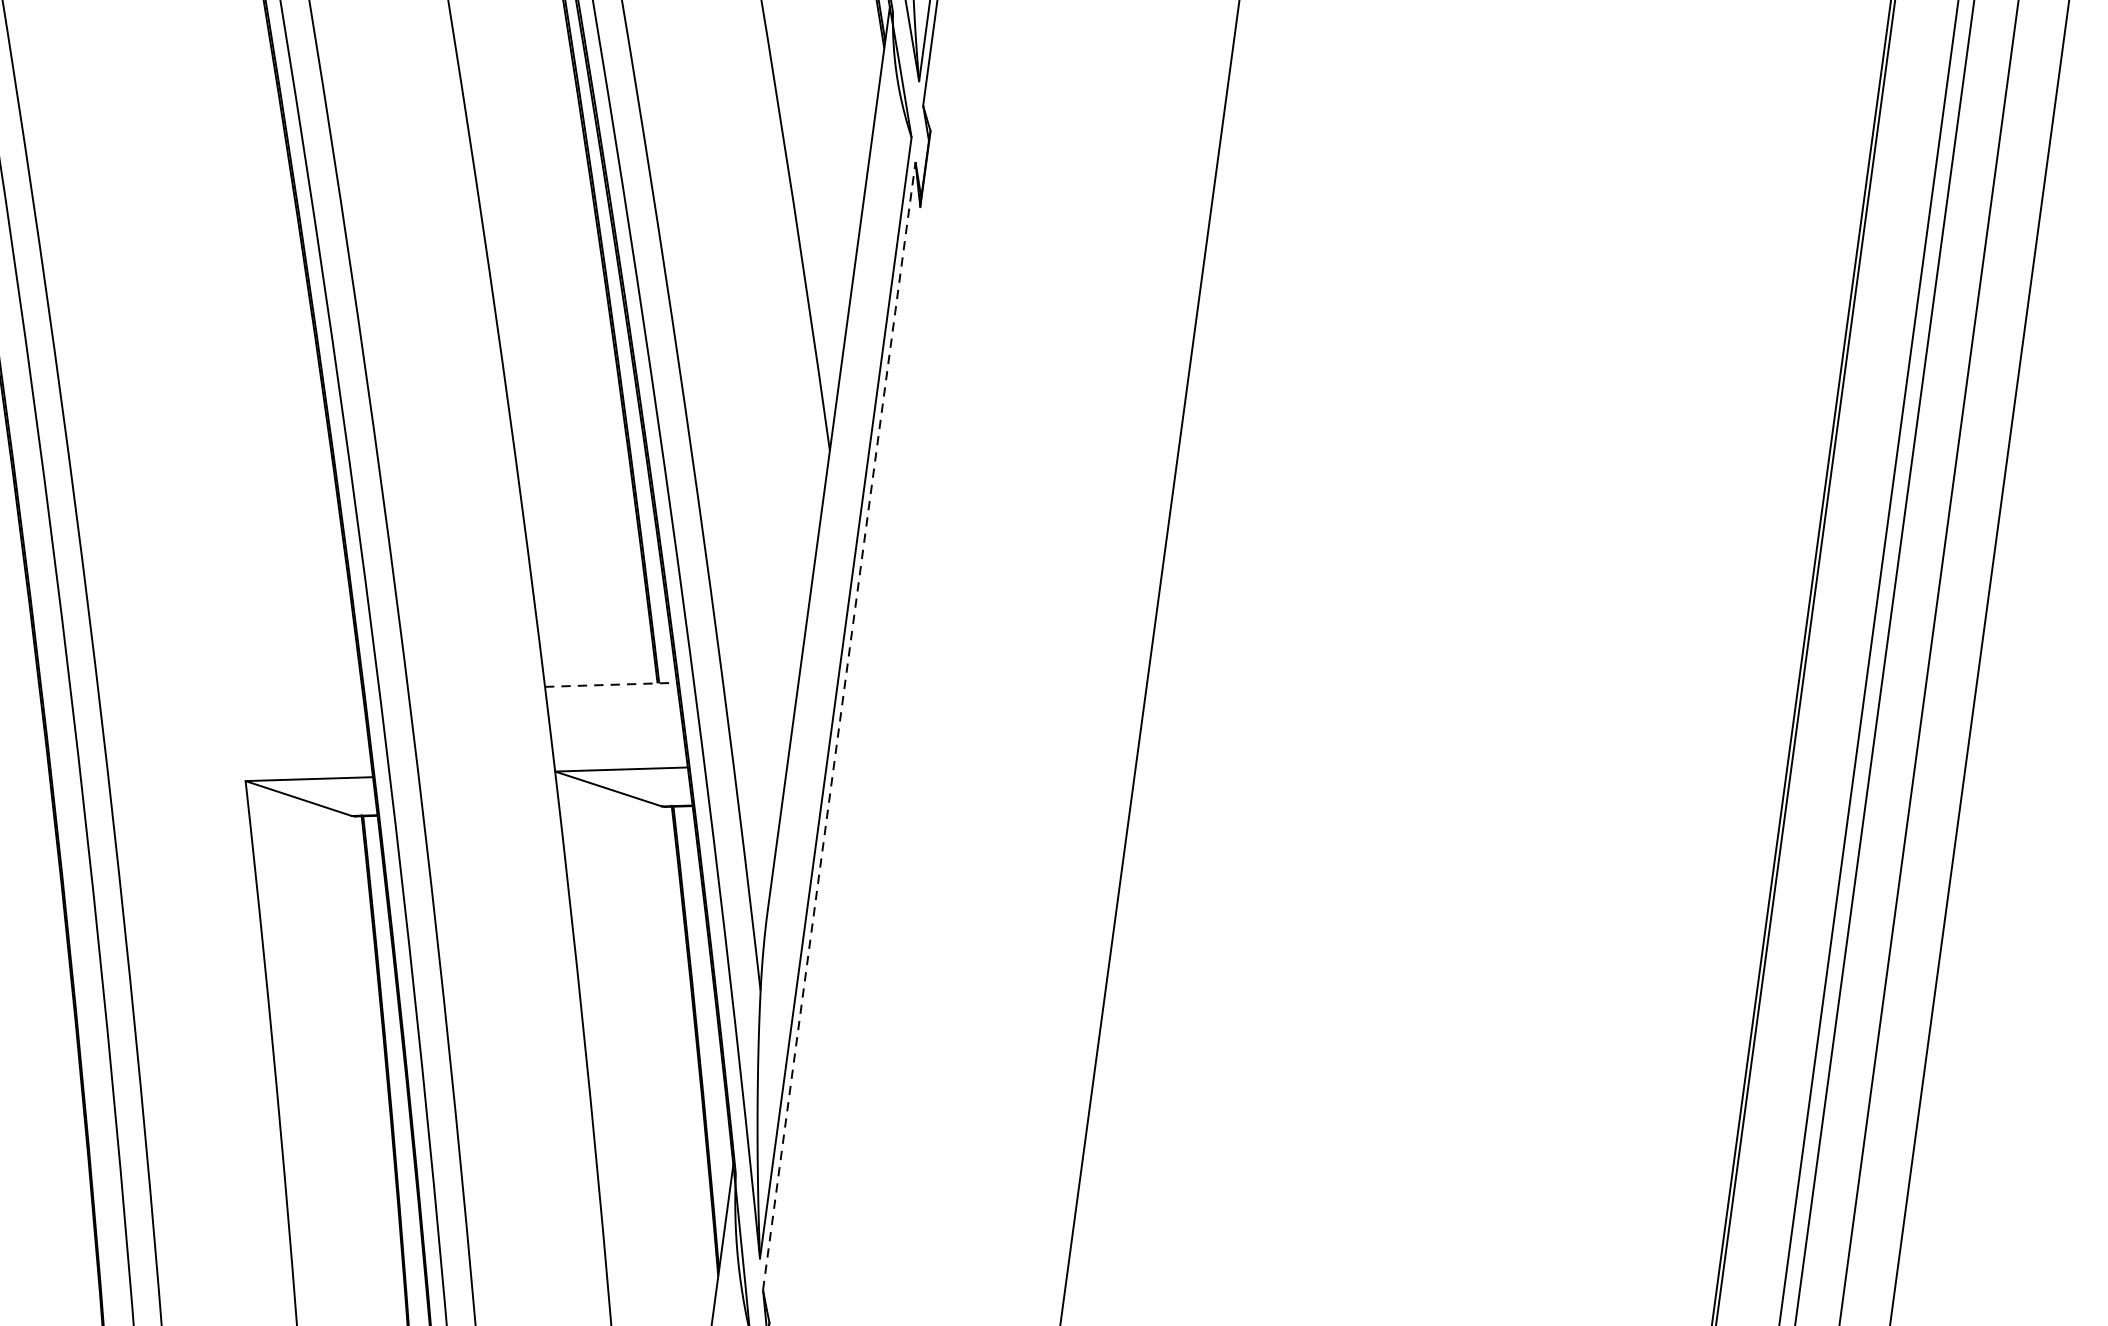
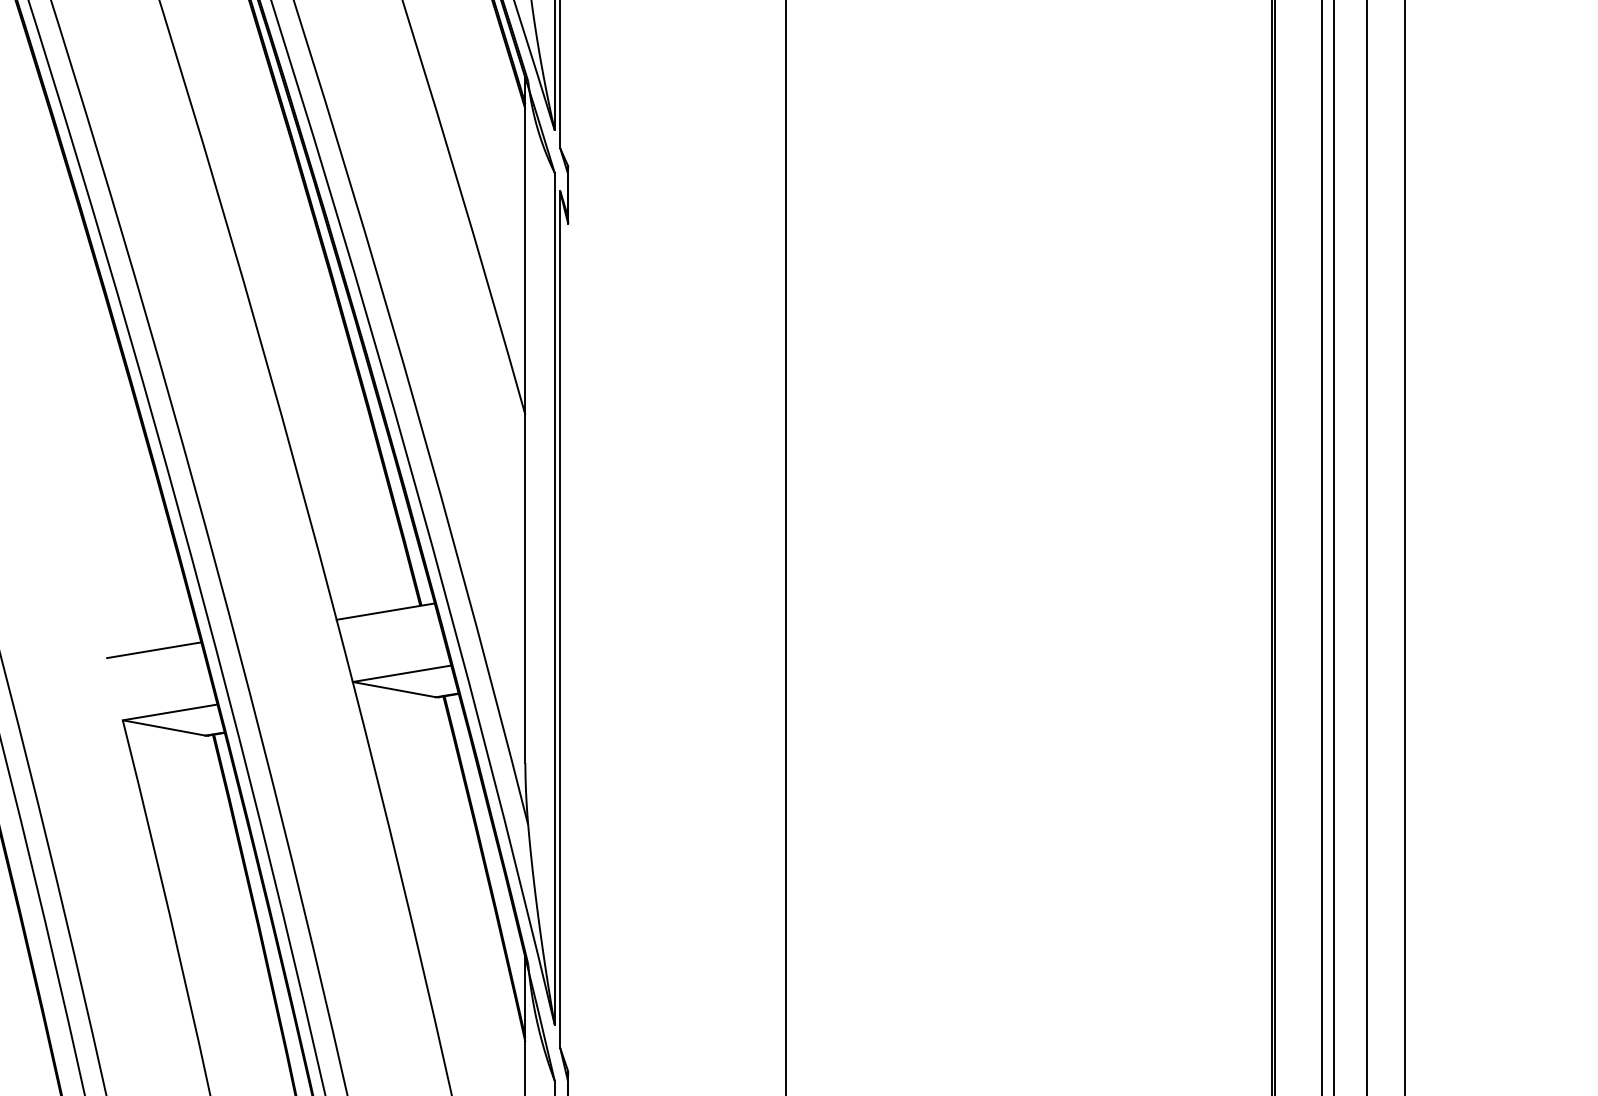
line: (610, 684) -> (385, 611), dashed -> solid
line: (298, 694) -> (153, 650), added
line: (839, 724) -> (560, 618), dashed -> solid

